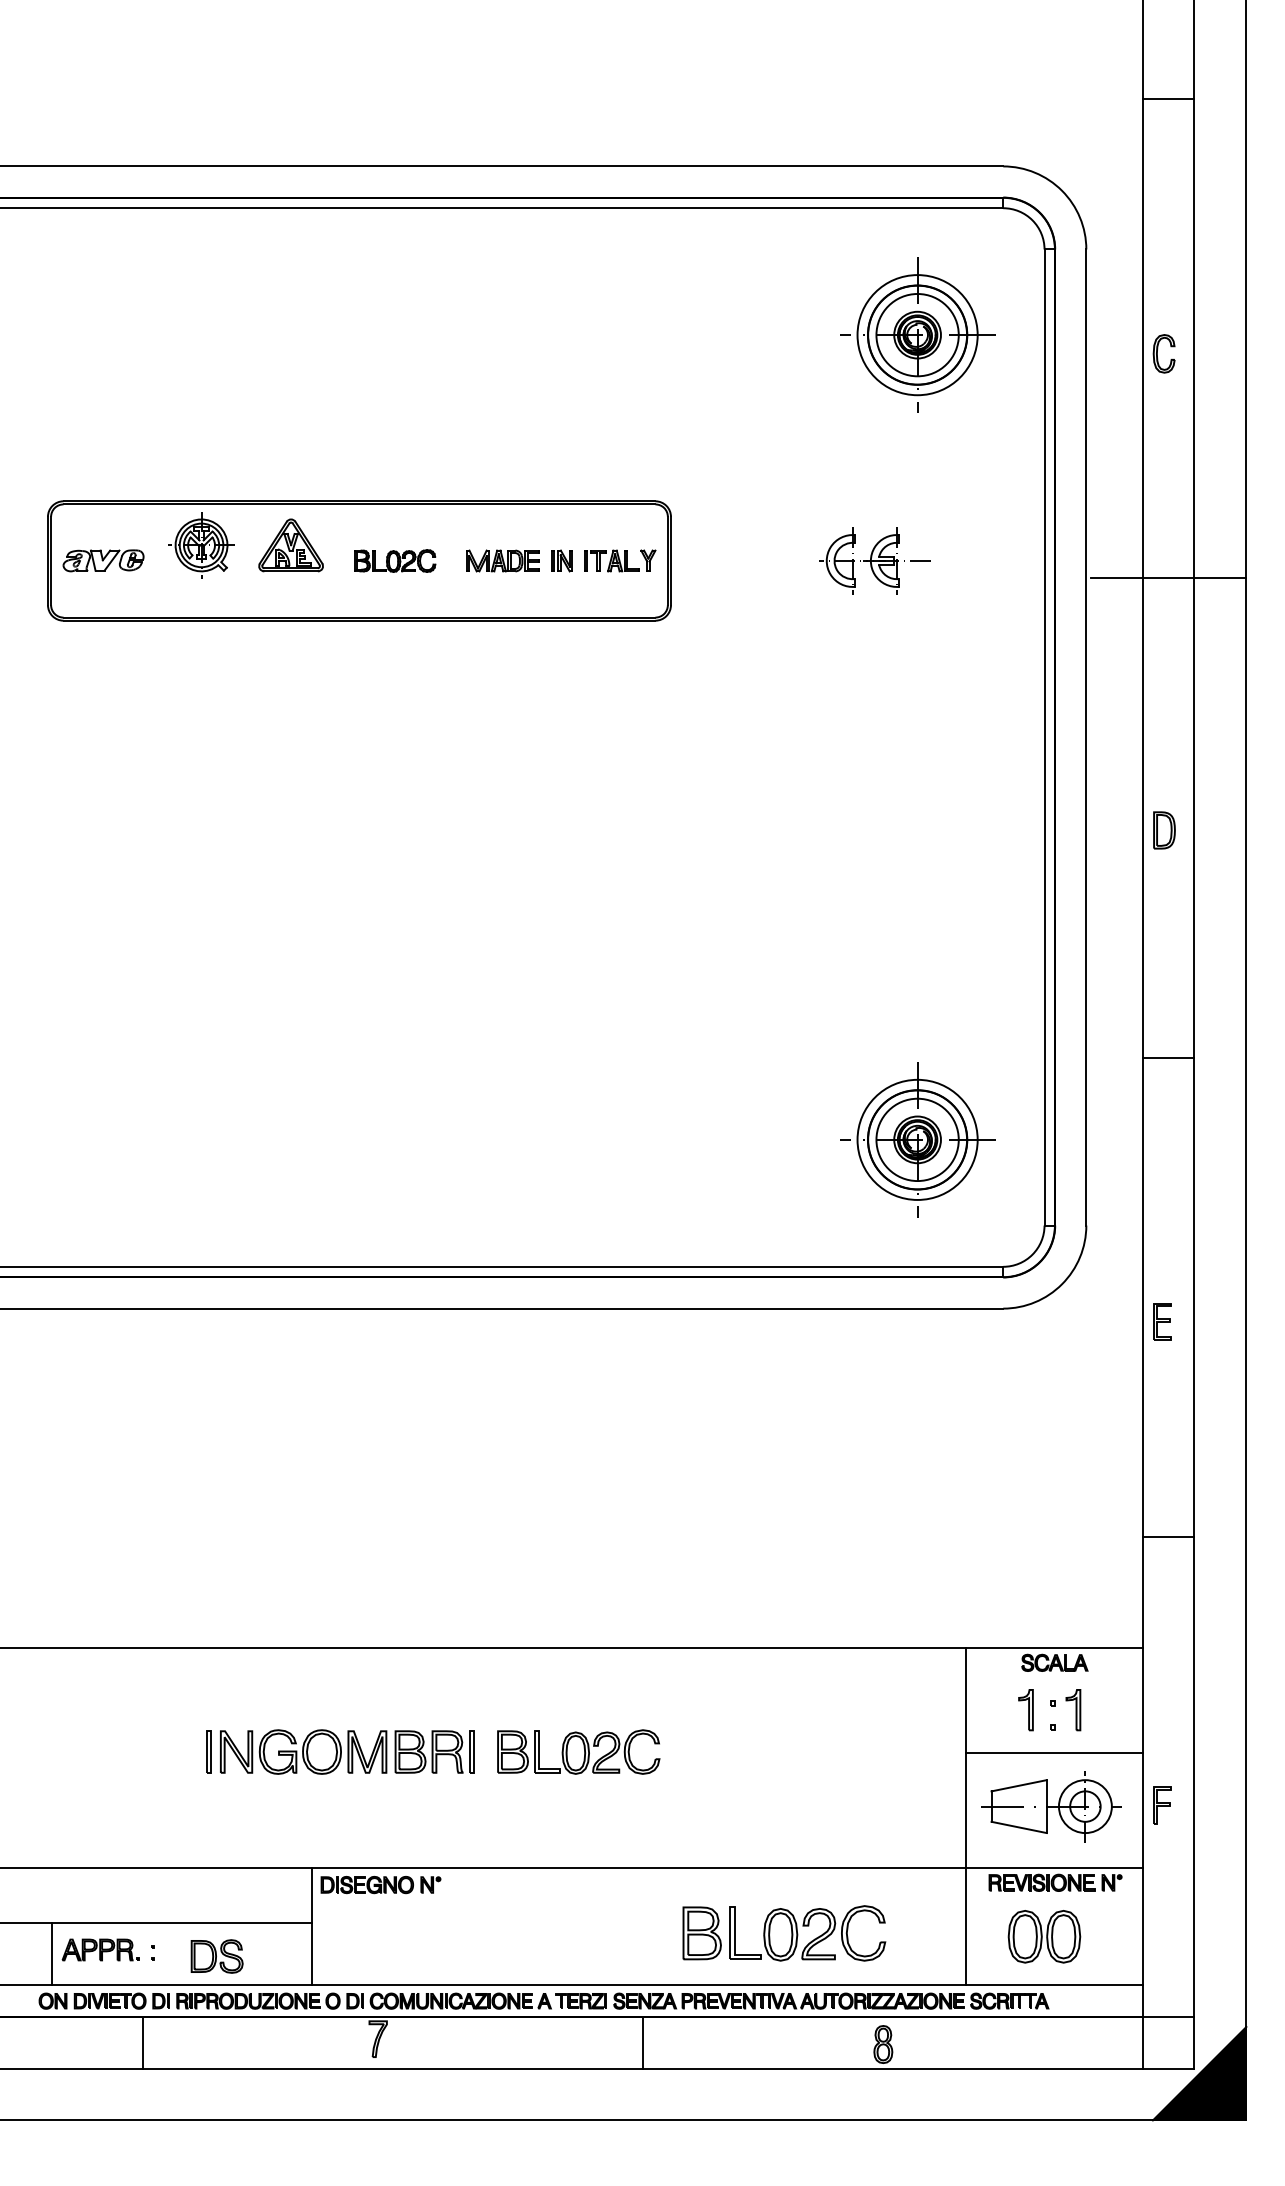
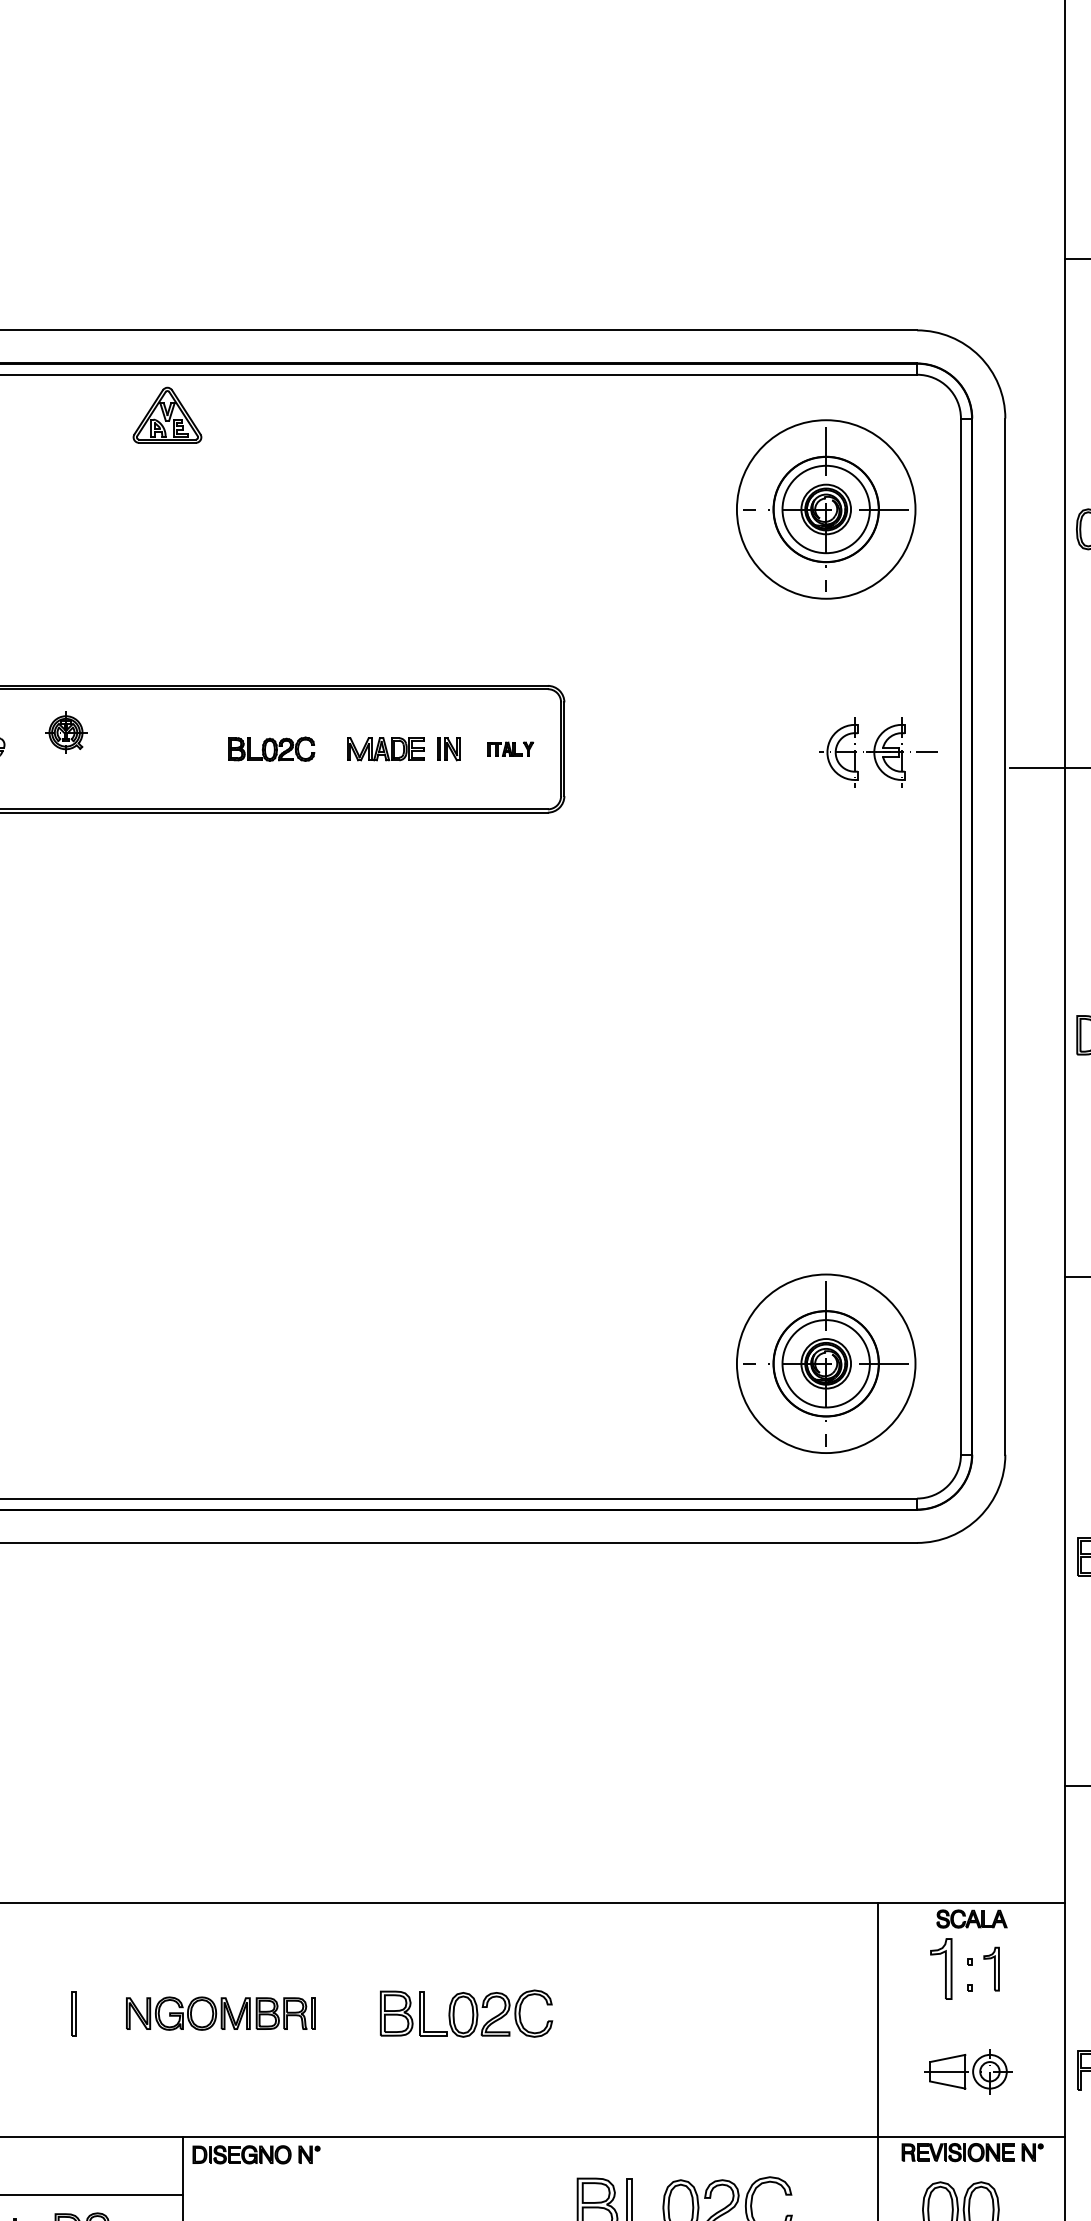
circle: (917, 335) -> (826, 509), size x1.4
part: (201, 545) -> (65, 732), size x0.6
part: (290, 545) -> (166, 415), moved
part: (620, 560) -> (510, 748), size x0.6
part: (874, 560) -> (878, 751), moved
circle: (917, 1139) -> (826, 1363), size x1.4
part: (1025, 1710) -> (940, 1969), size x1.4
part: (347, 1751) -> (220, 2013), size x0.7
line: (1054, 1753) -> (971, 2015), removed
part: (1051, 1806) -> (968, 2071), size x0.6

